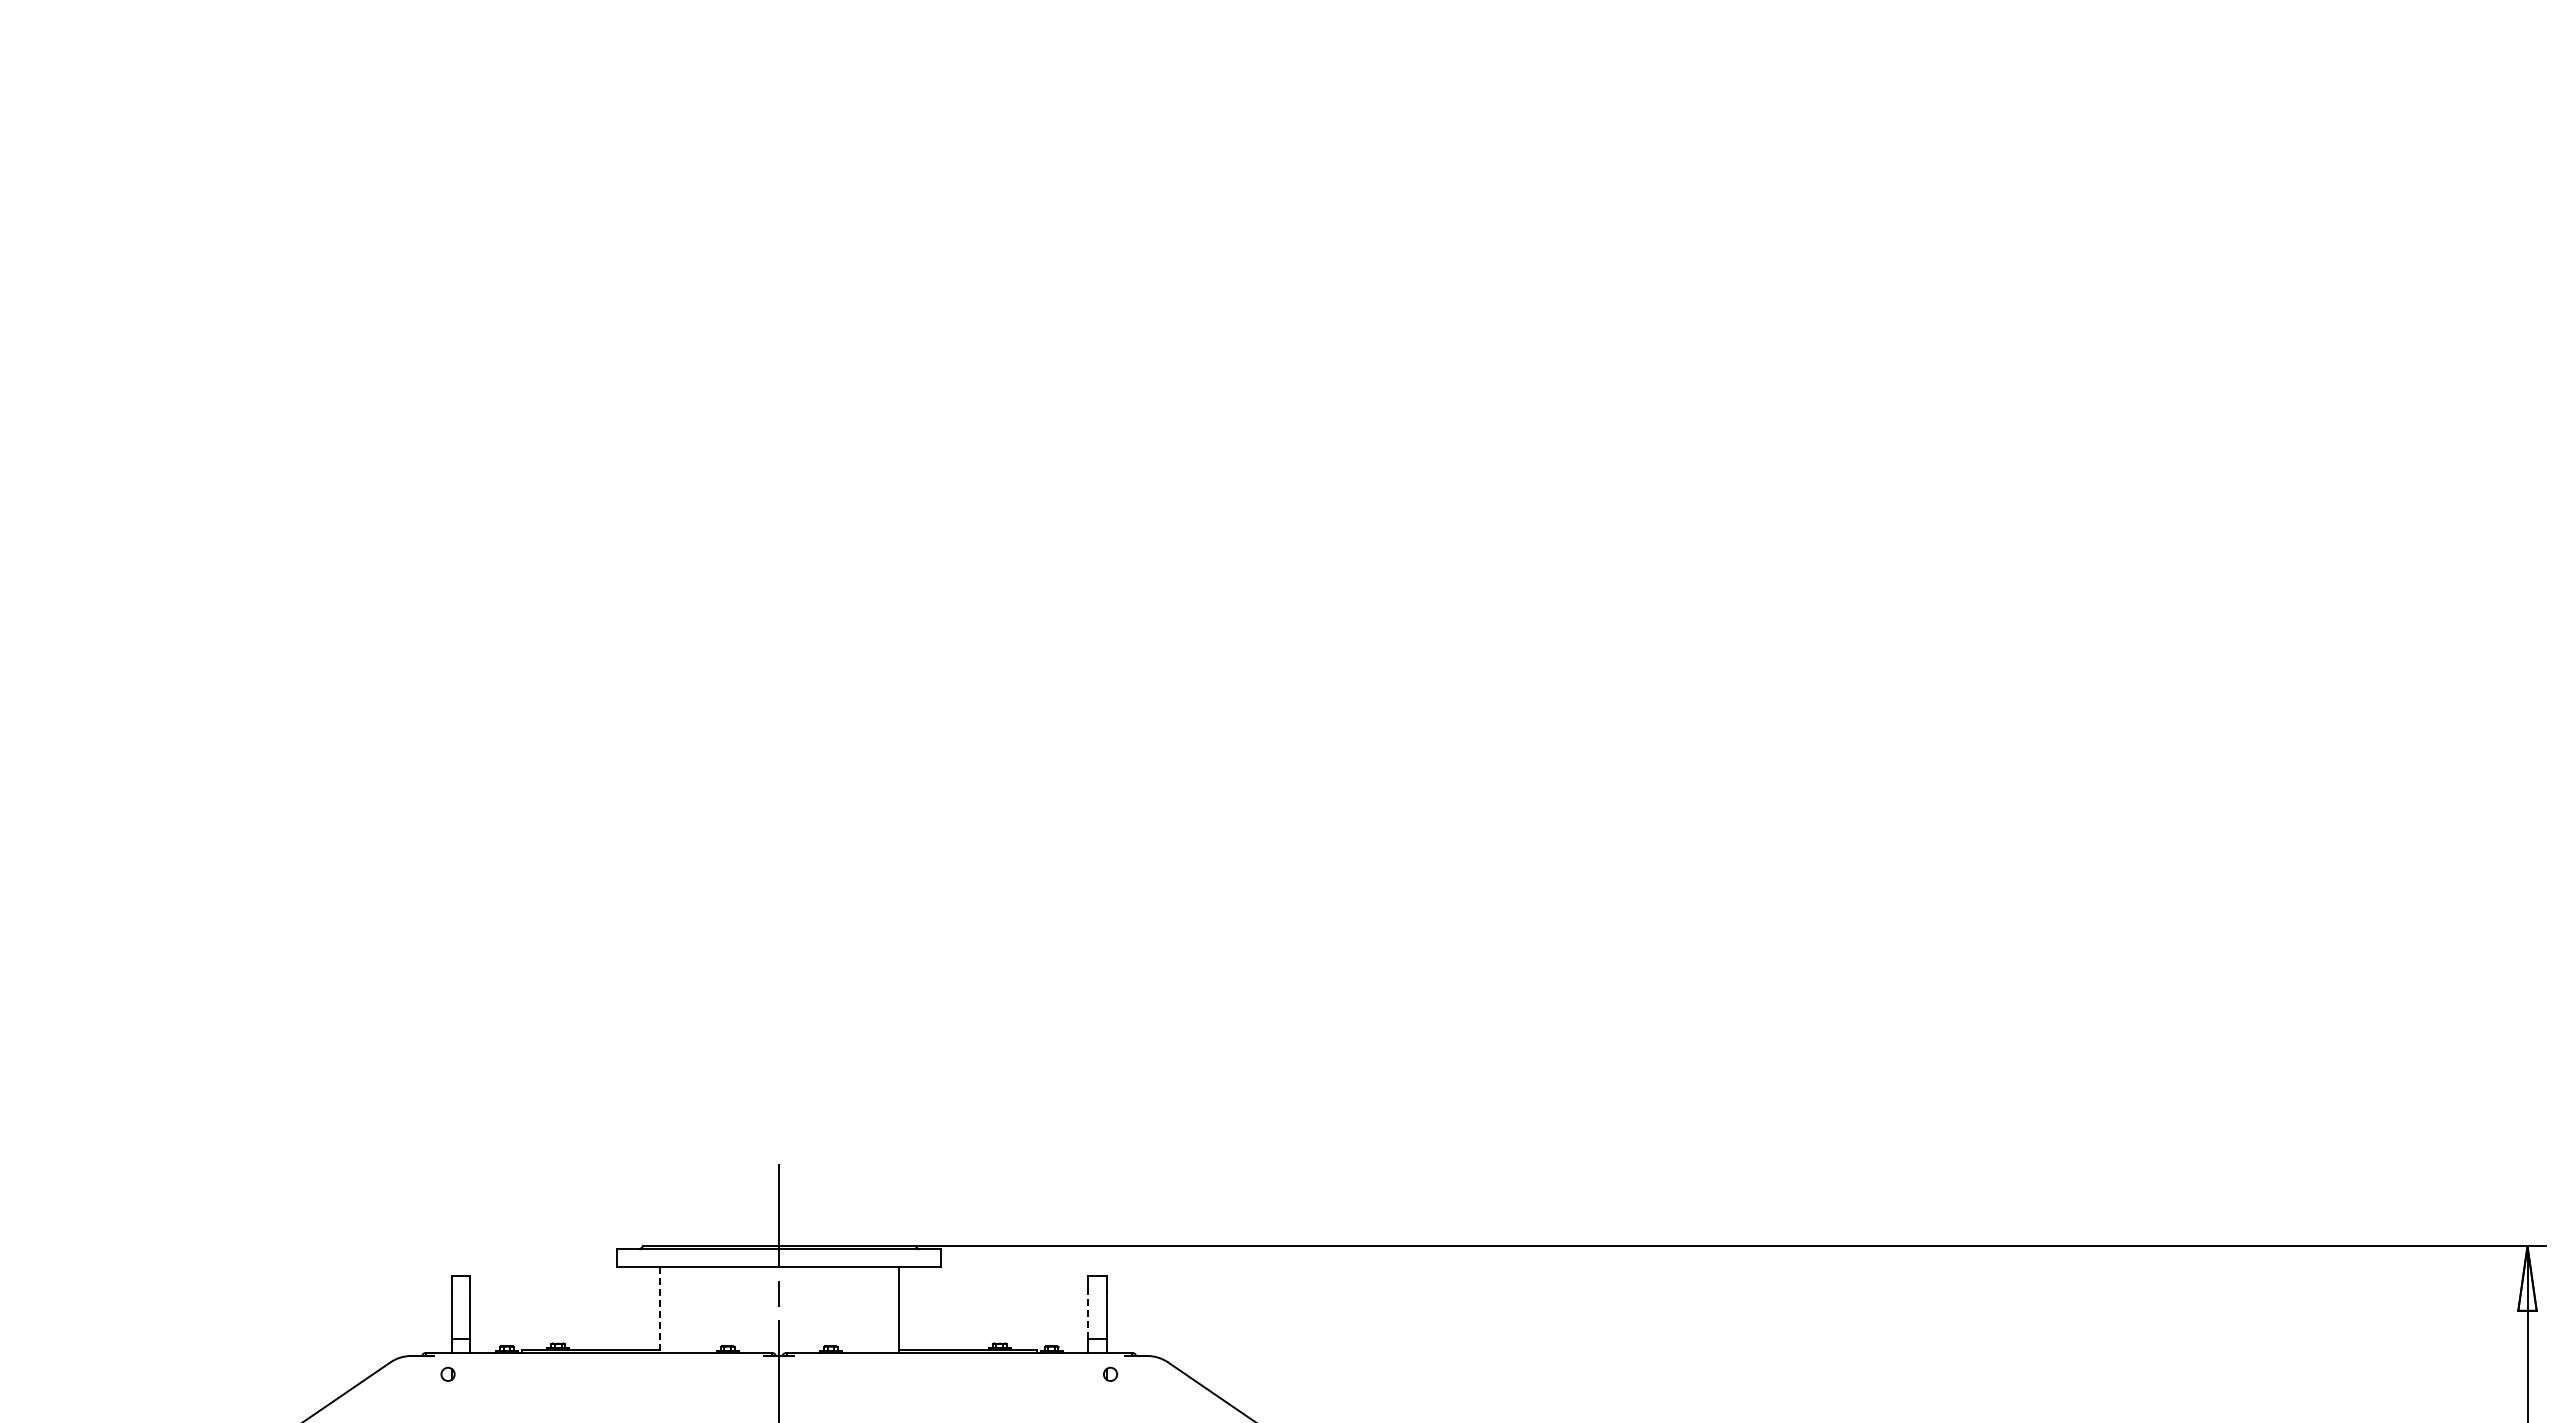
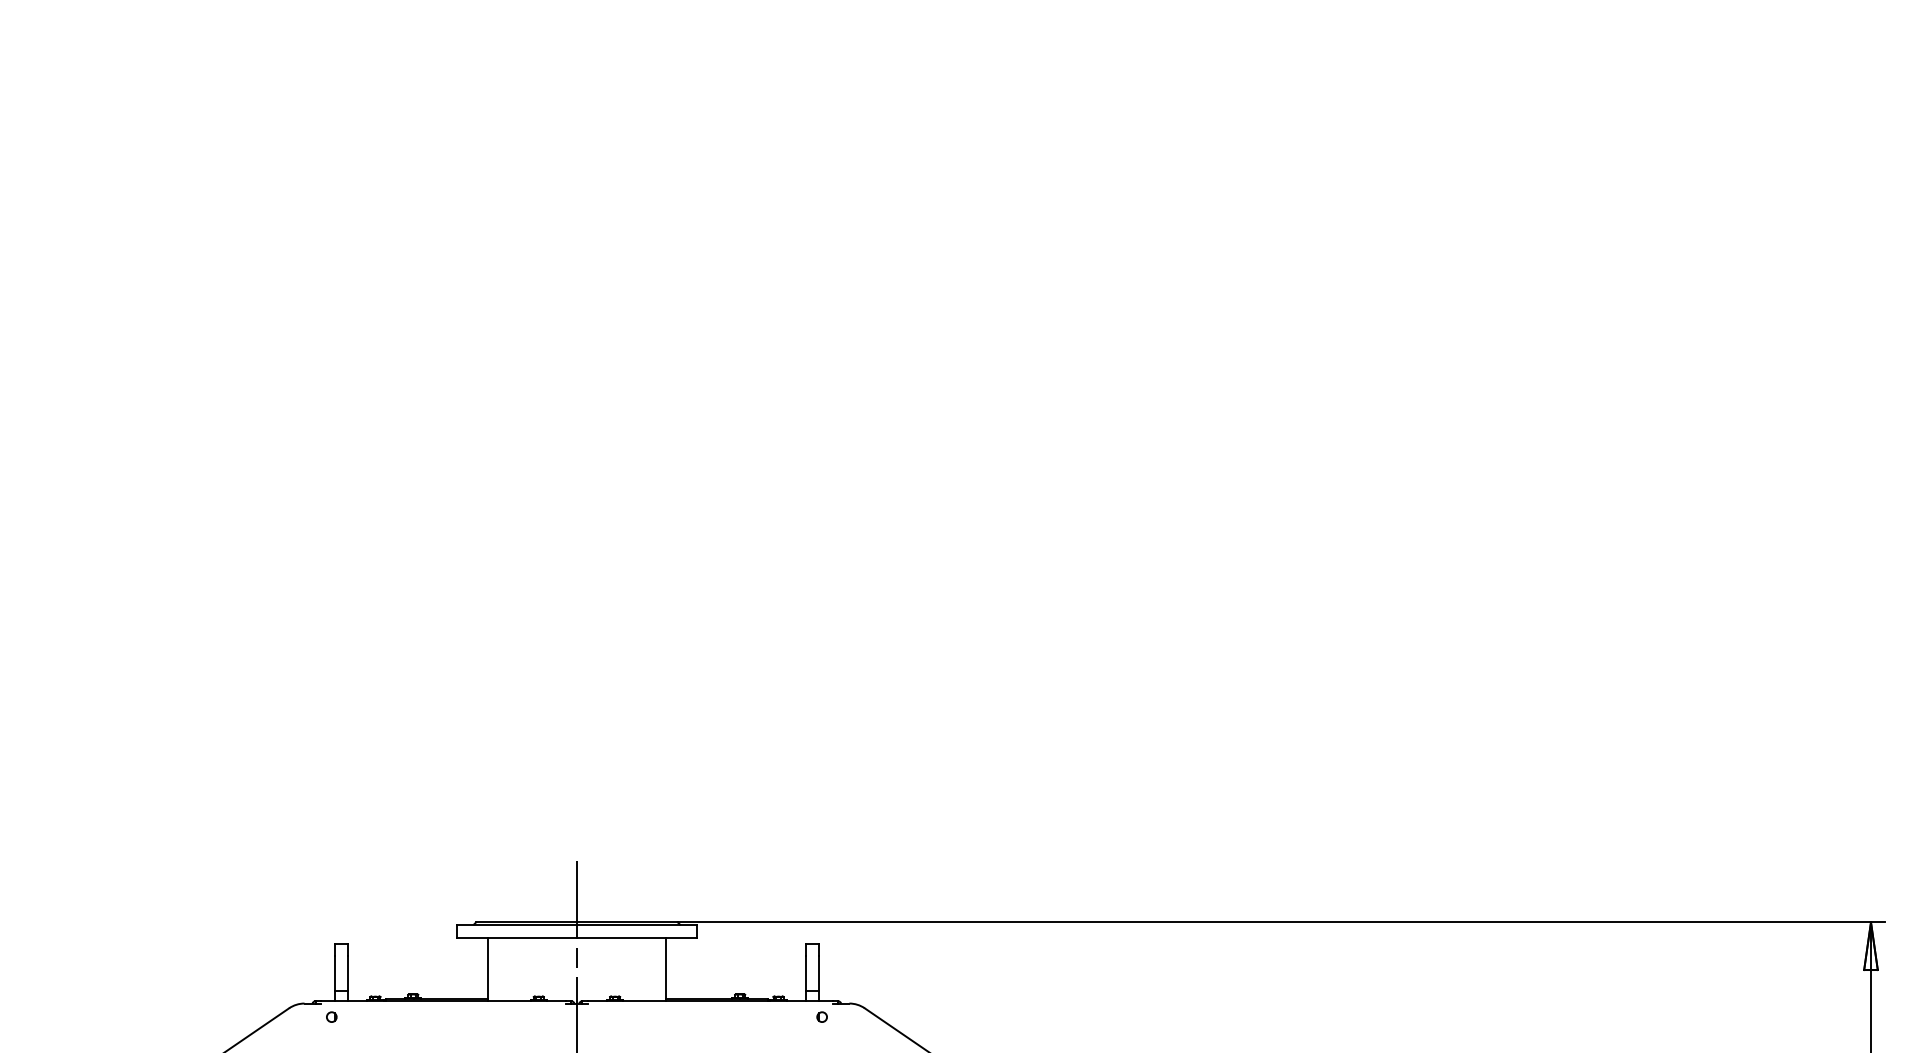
line: (659, 1310) -> (488, 969), dashed -> solid
line: (1088, 1314) -> (805, 972), dashed -> solid

